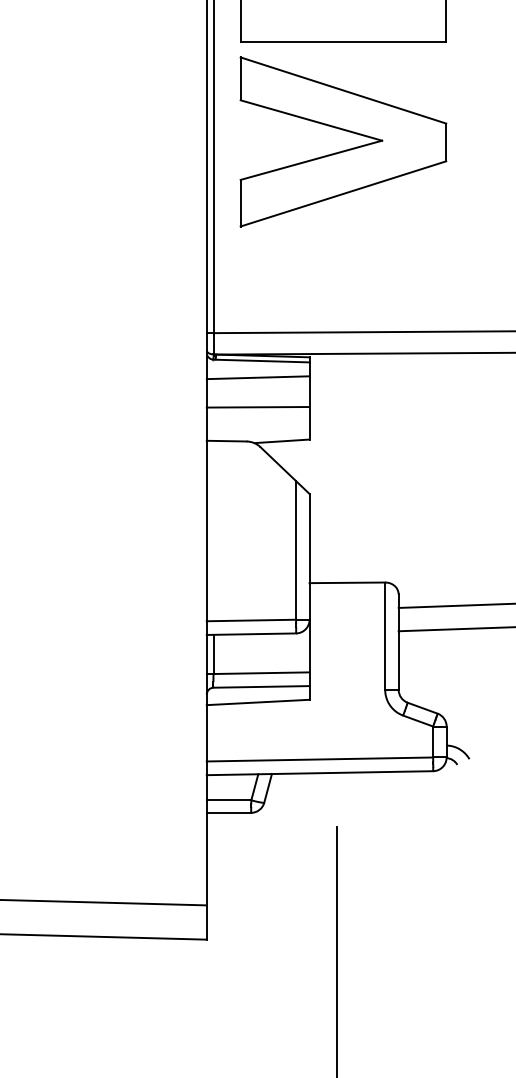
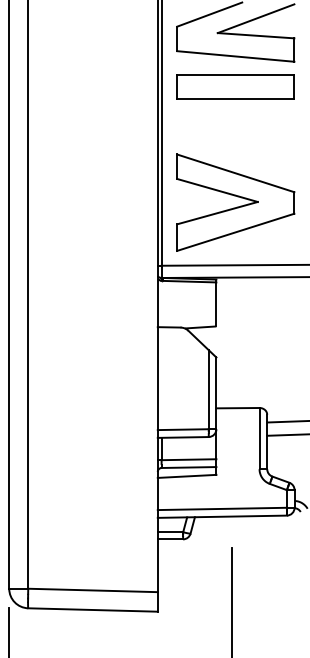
part: (343, 141) -> (235, 202), moved
line: (257, 376) -> (186, 290), removed
line: (257, 406) -> (186, 307), removed

